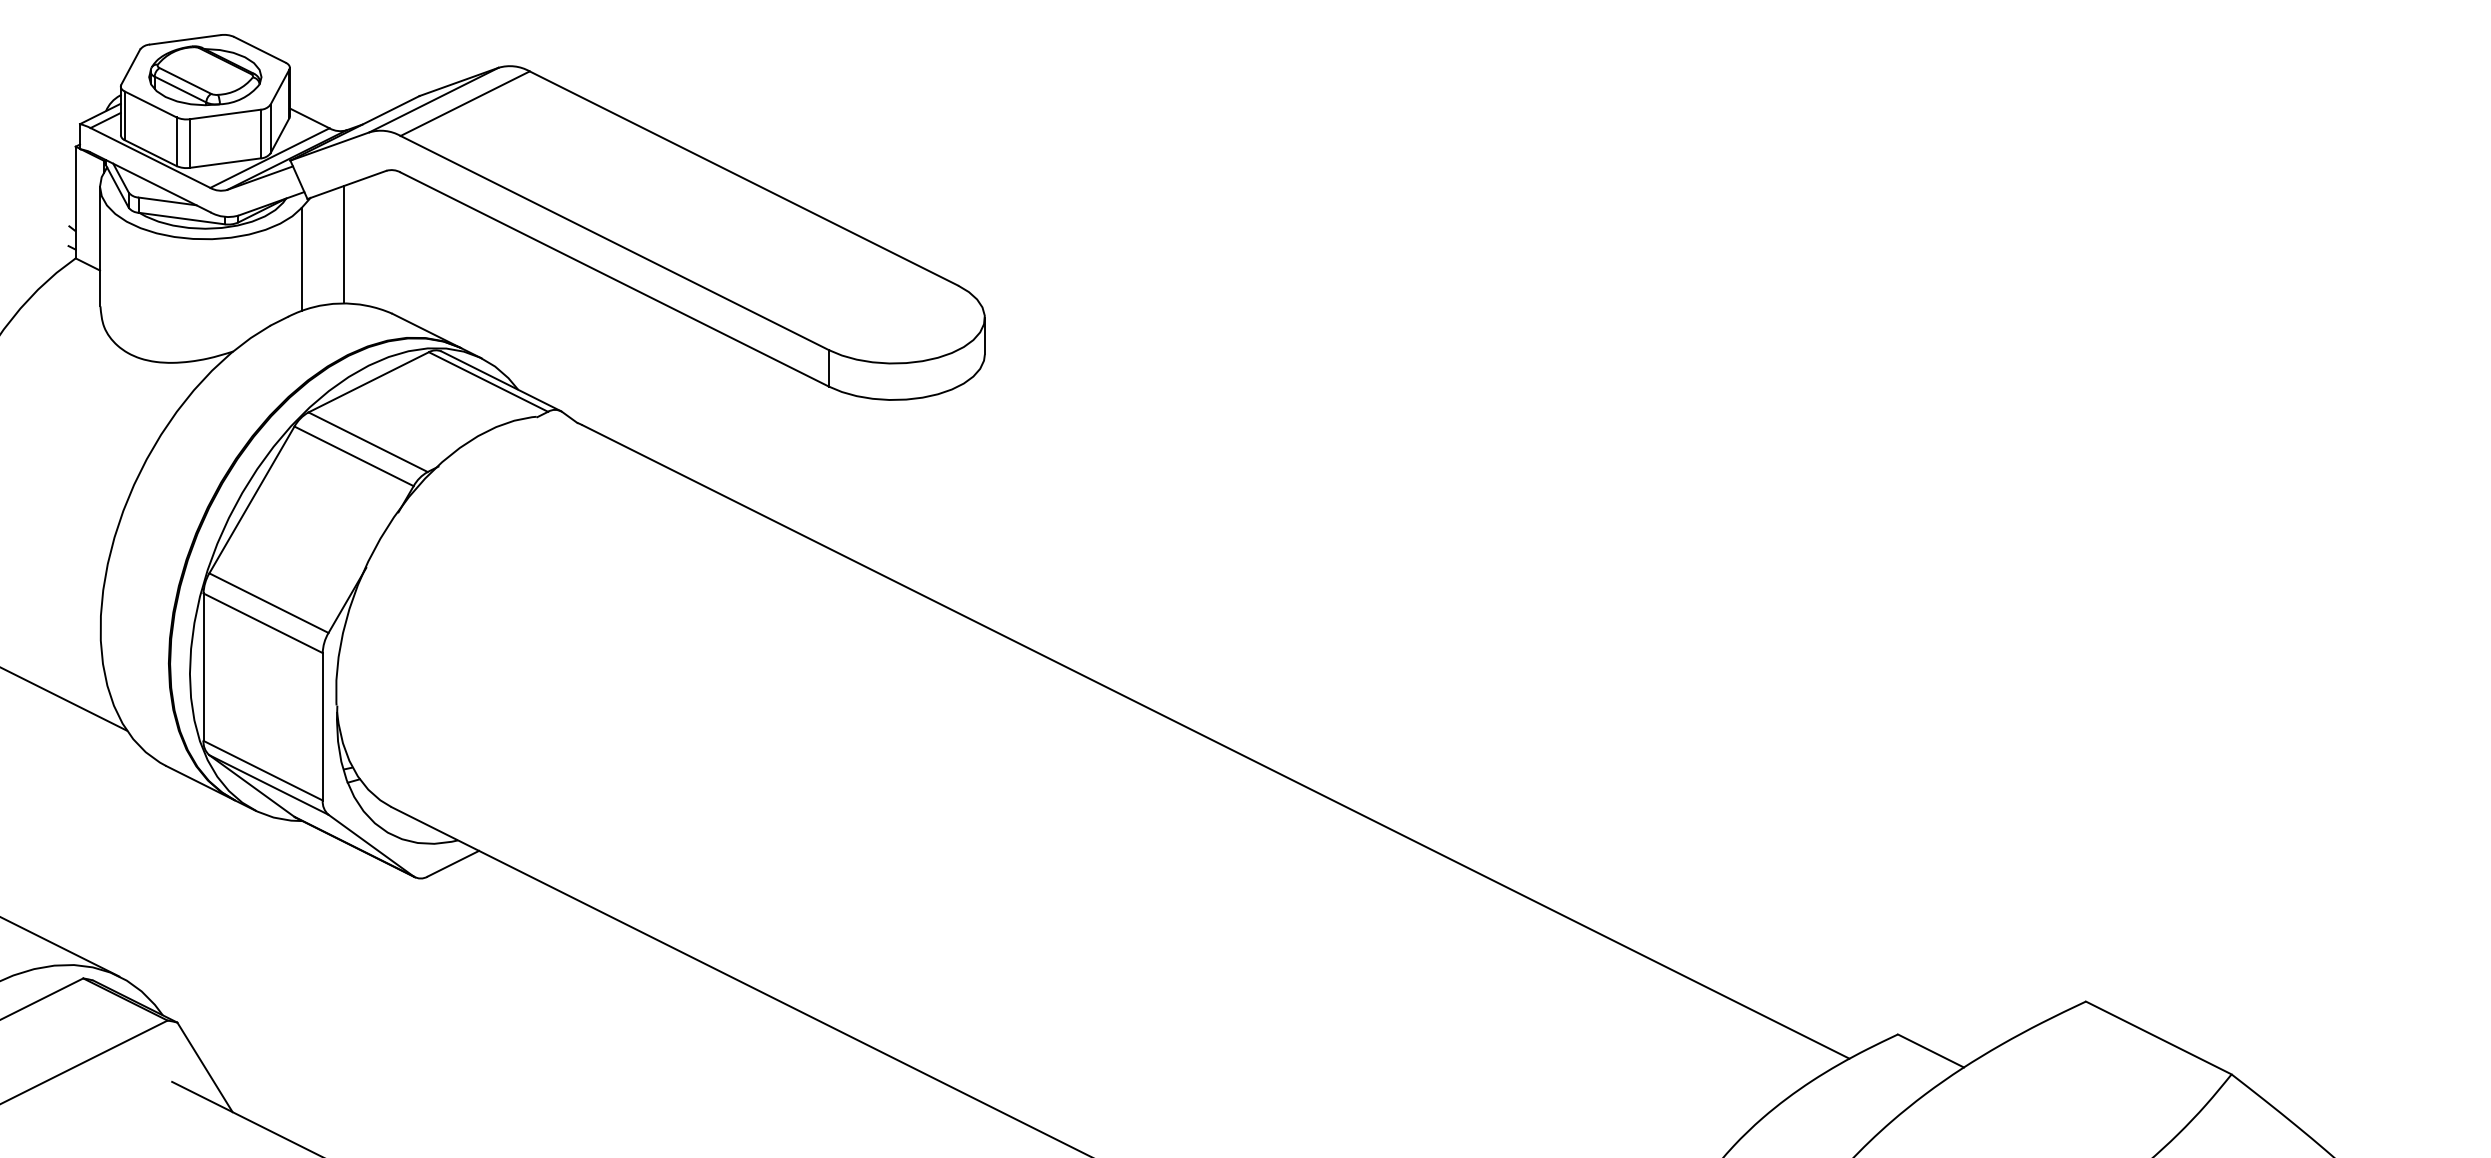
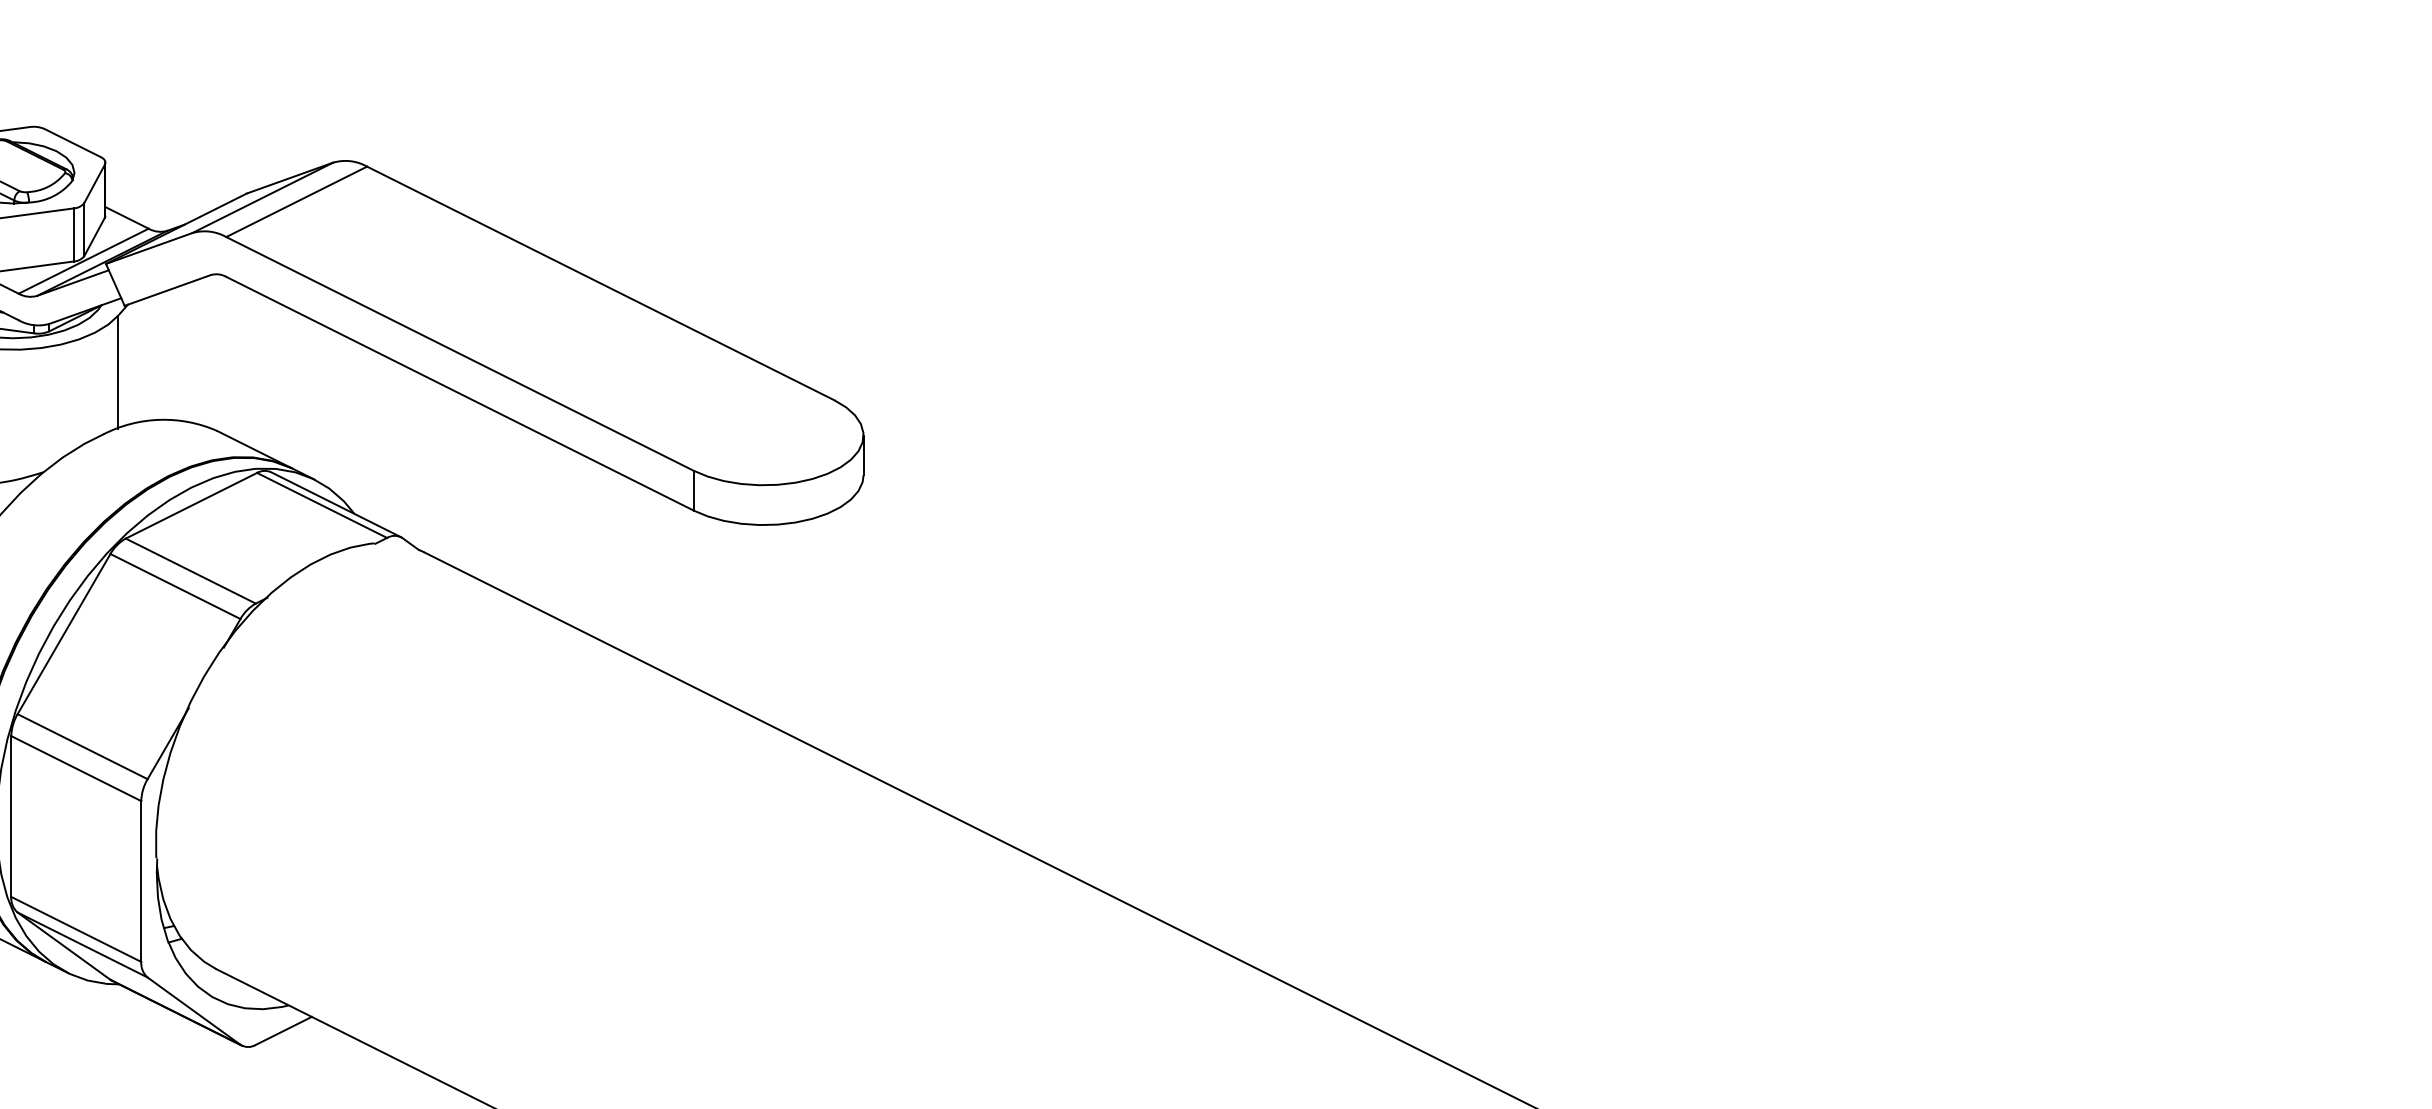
line: (343, 244) -> (163, 355), removed

